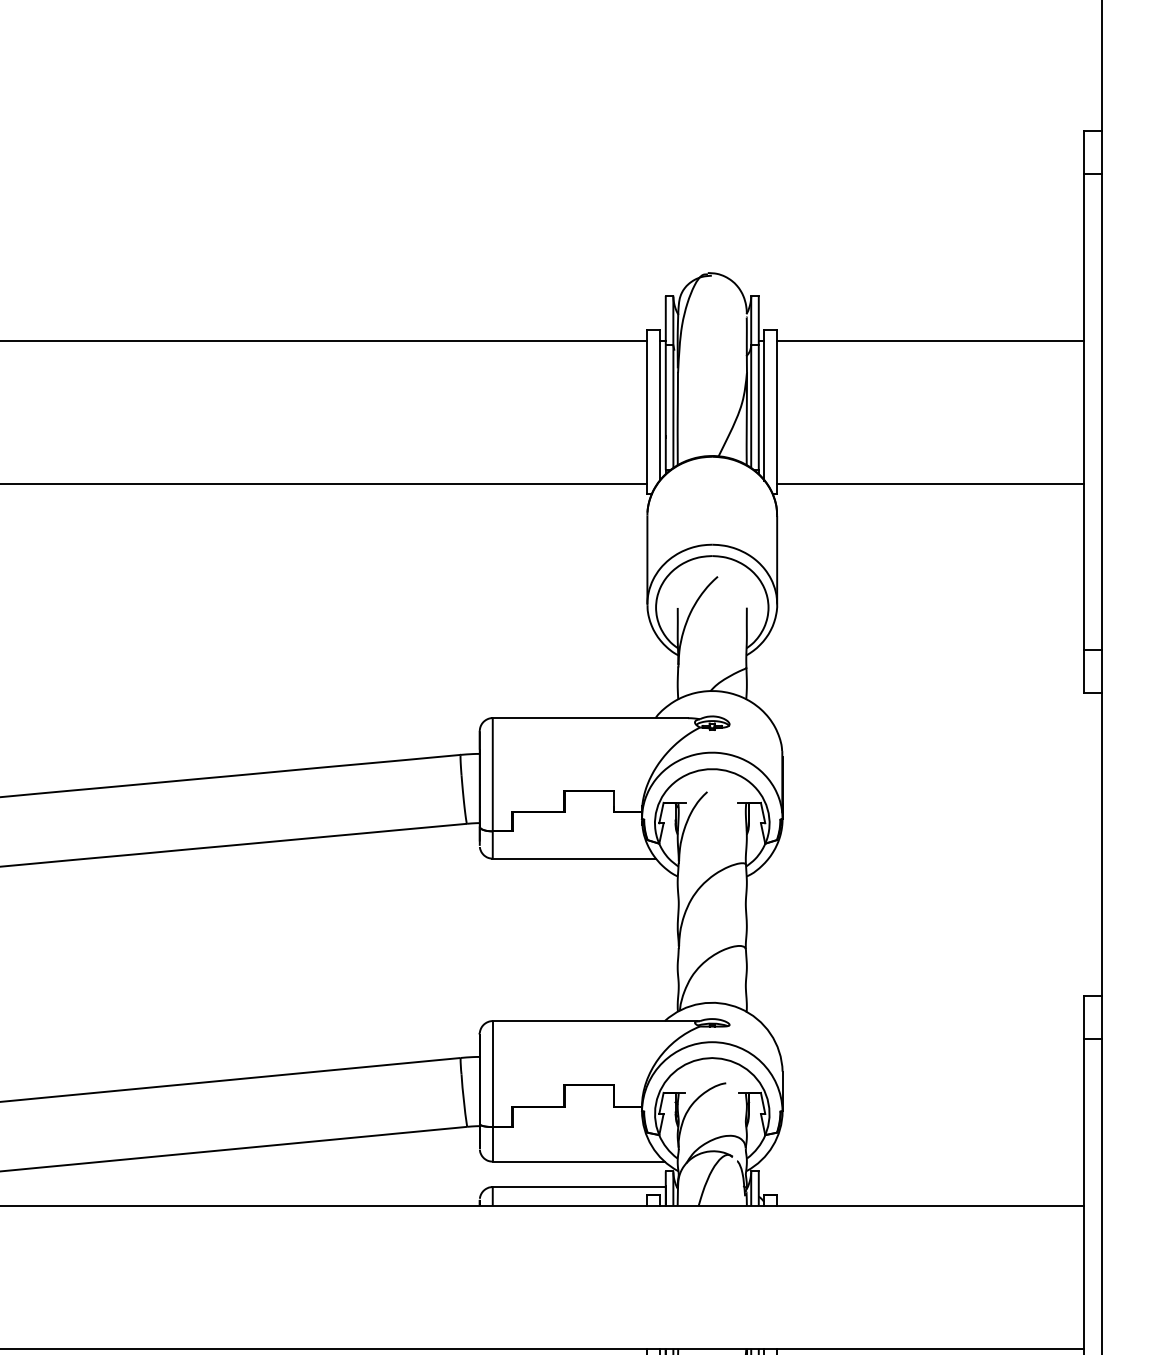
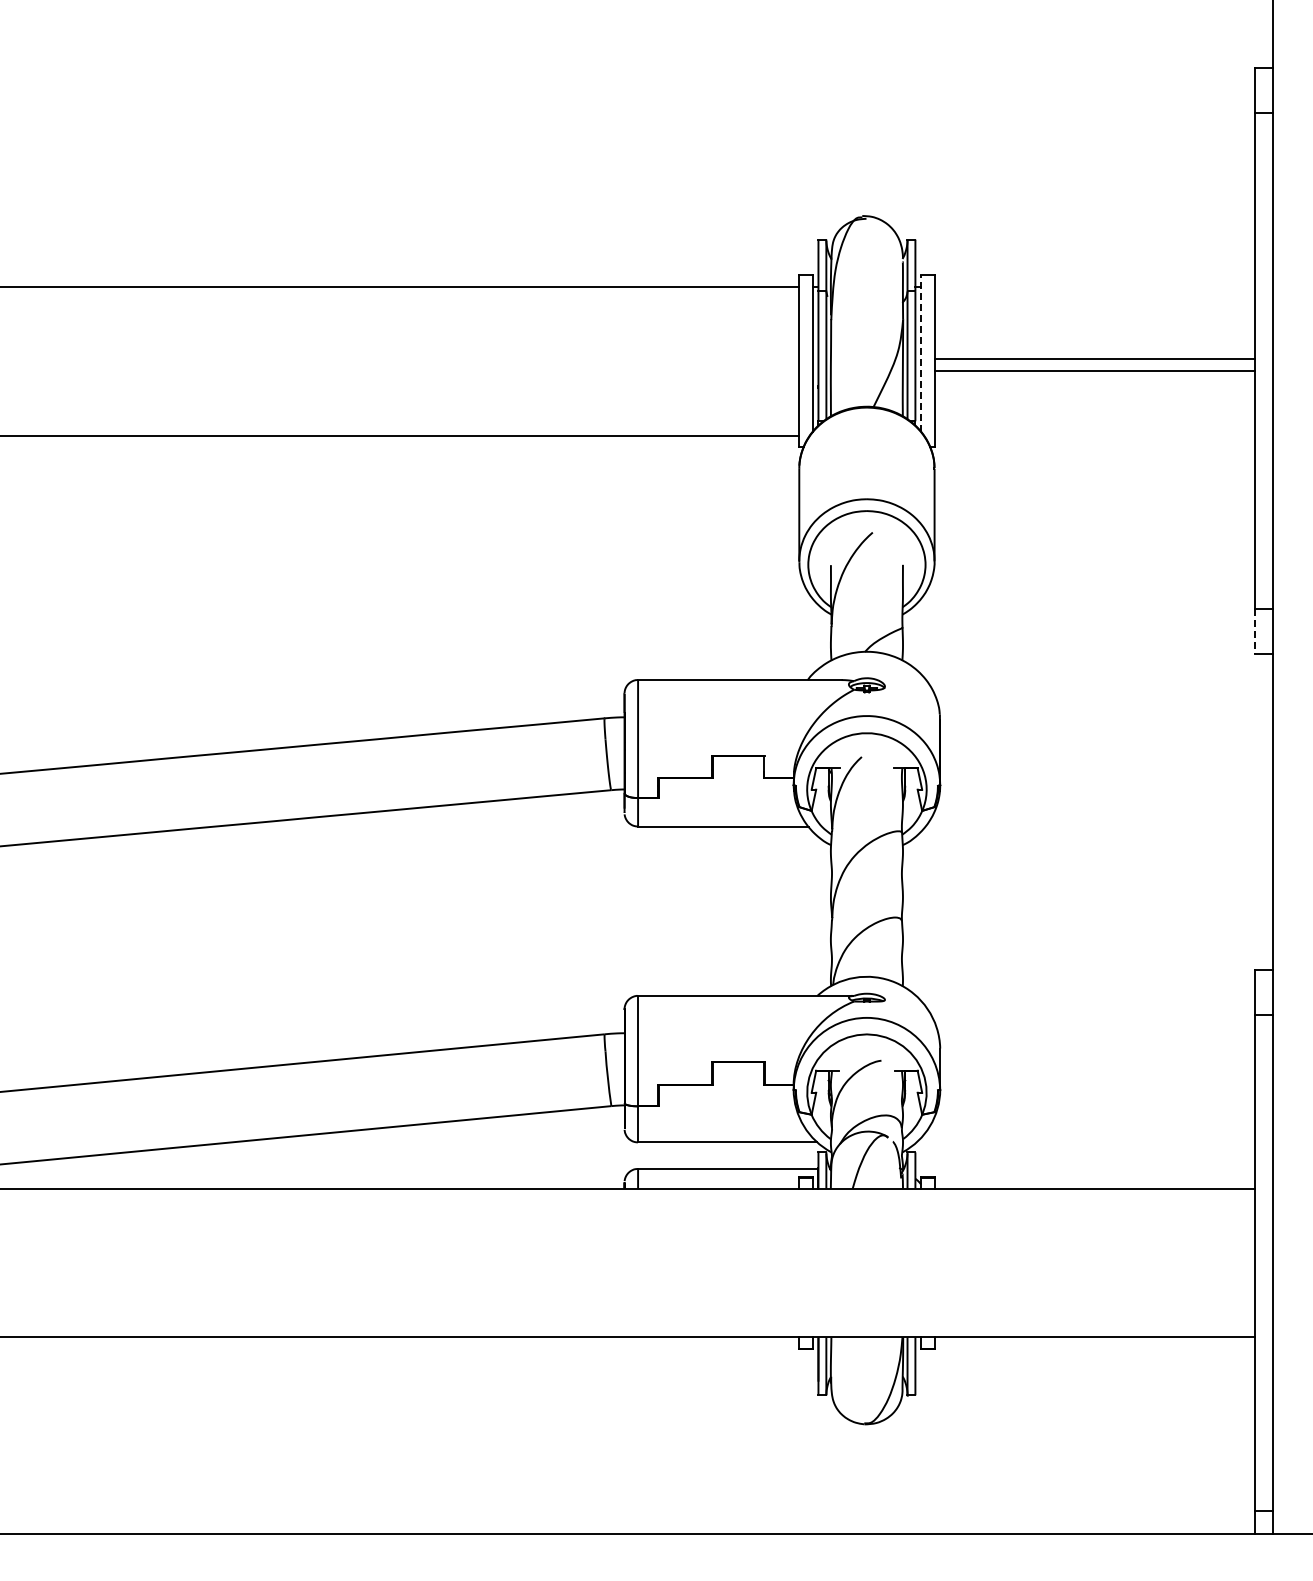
line: (930, 340) -> (1094, 358), moved
line: (764, 404) -> (921, 353), solid -> dashed
line: (930, 483) -> (1094, 370), moved
line: (1084, 671) -> (1254, 631), solid -> dashed

